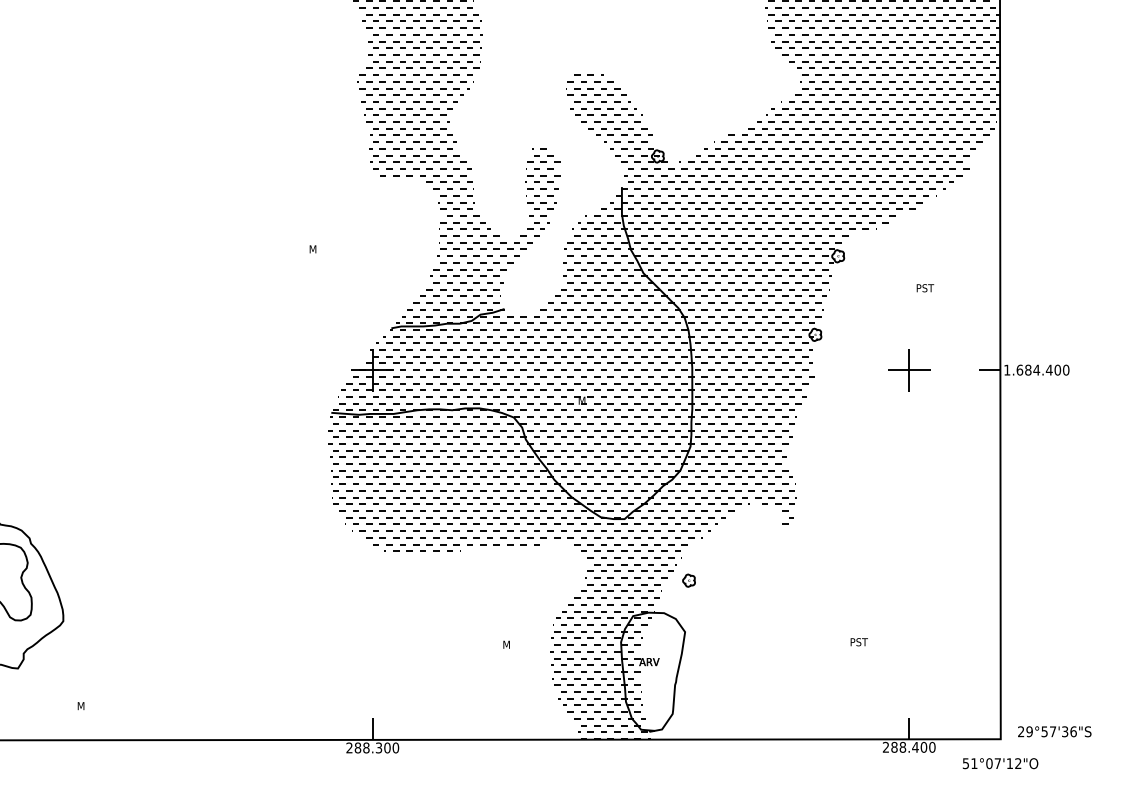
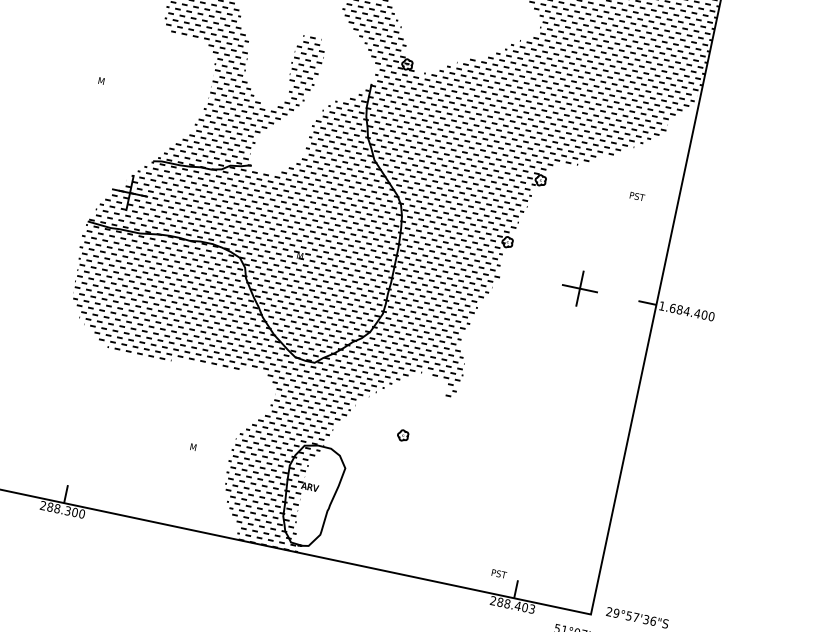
text: (925, 288) -> (637, 196), moved
part: (688, 580) -> (402, 435), moved
text: (858, 642) -> (498, 574), moved
text: (932, 747) -> (532, 609), 288.400 -> 288.403

